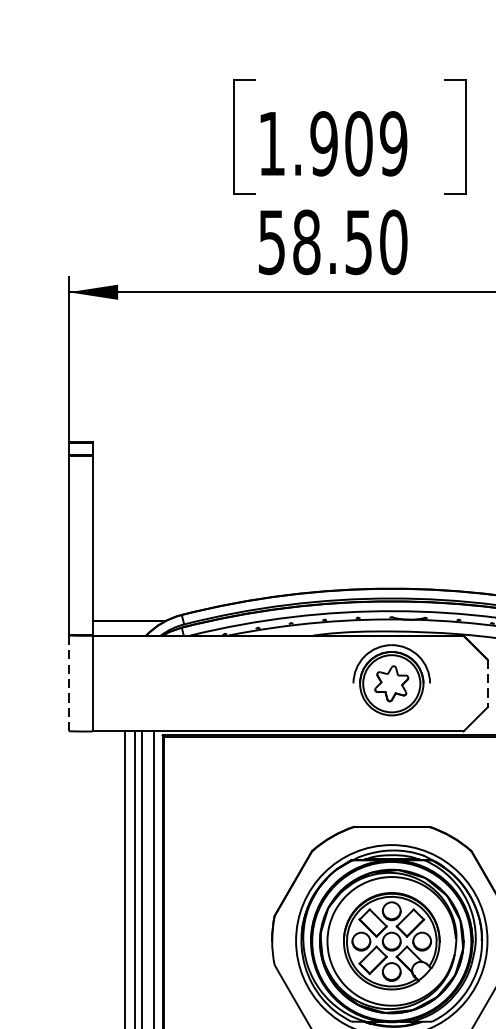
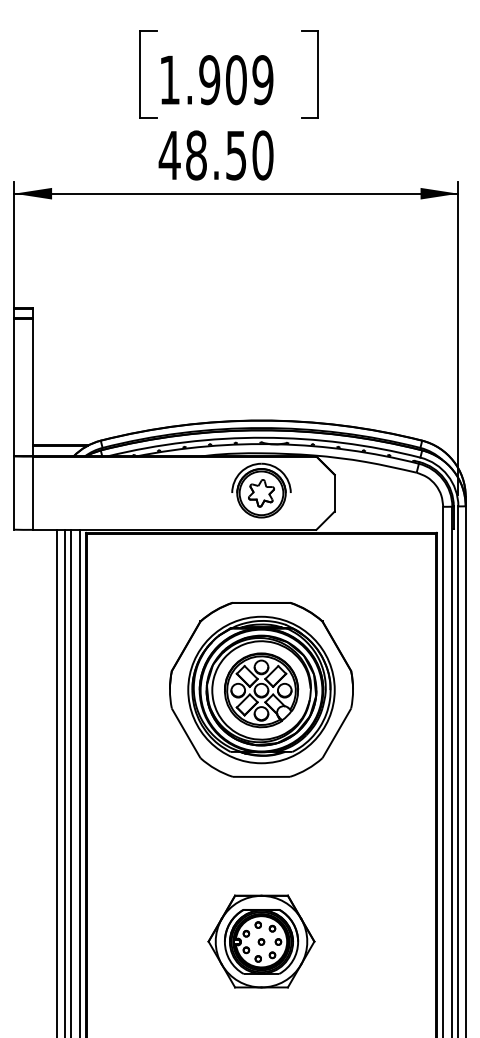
text: (271, 242) -> (169, 155), 58.50 -> 48.50
line: (69, 683) -> (14, 493), dashed -> solid
line: (487, 683) -> (334, 493), dashed -> solid

